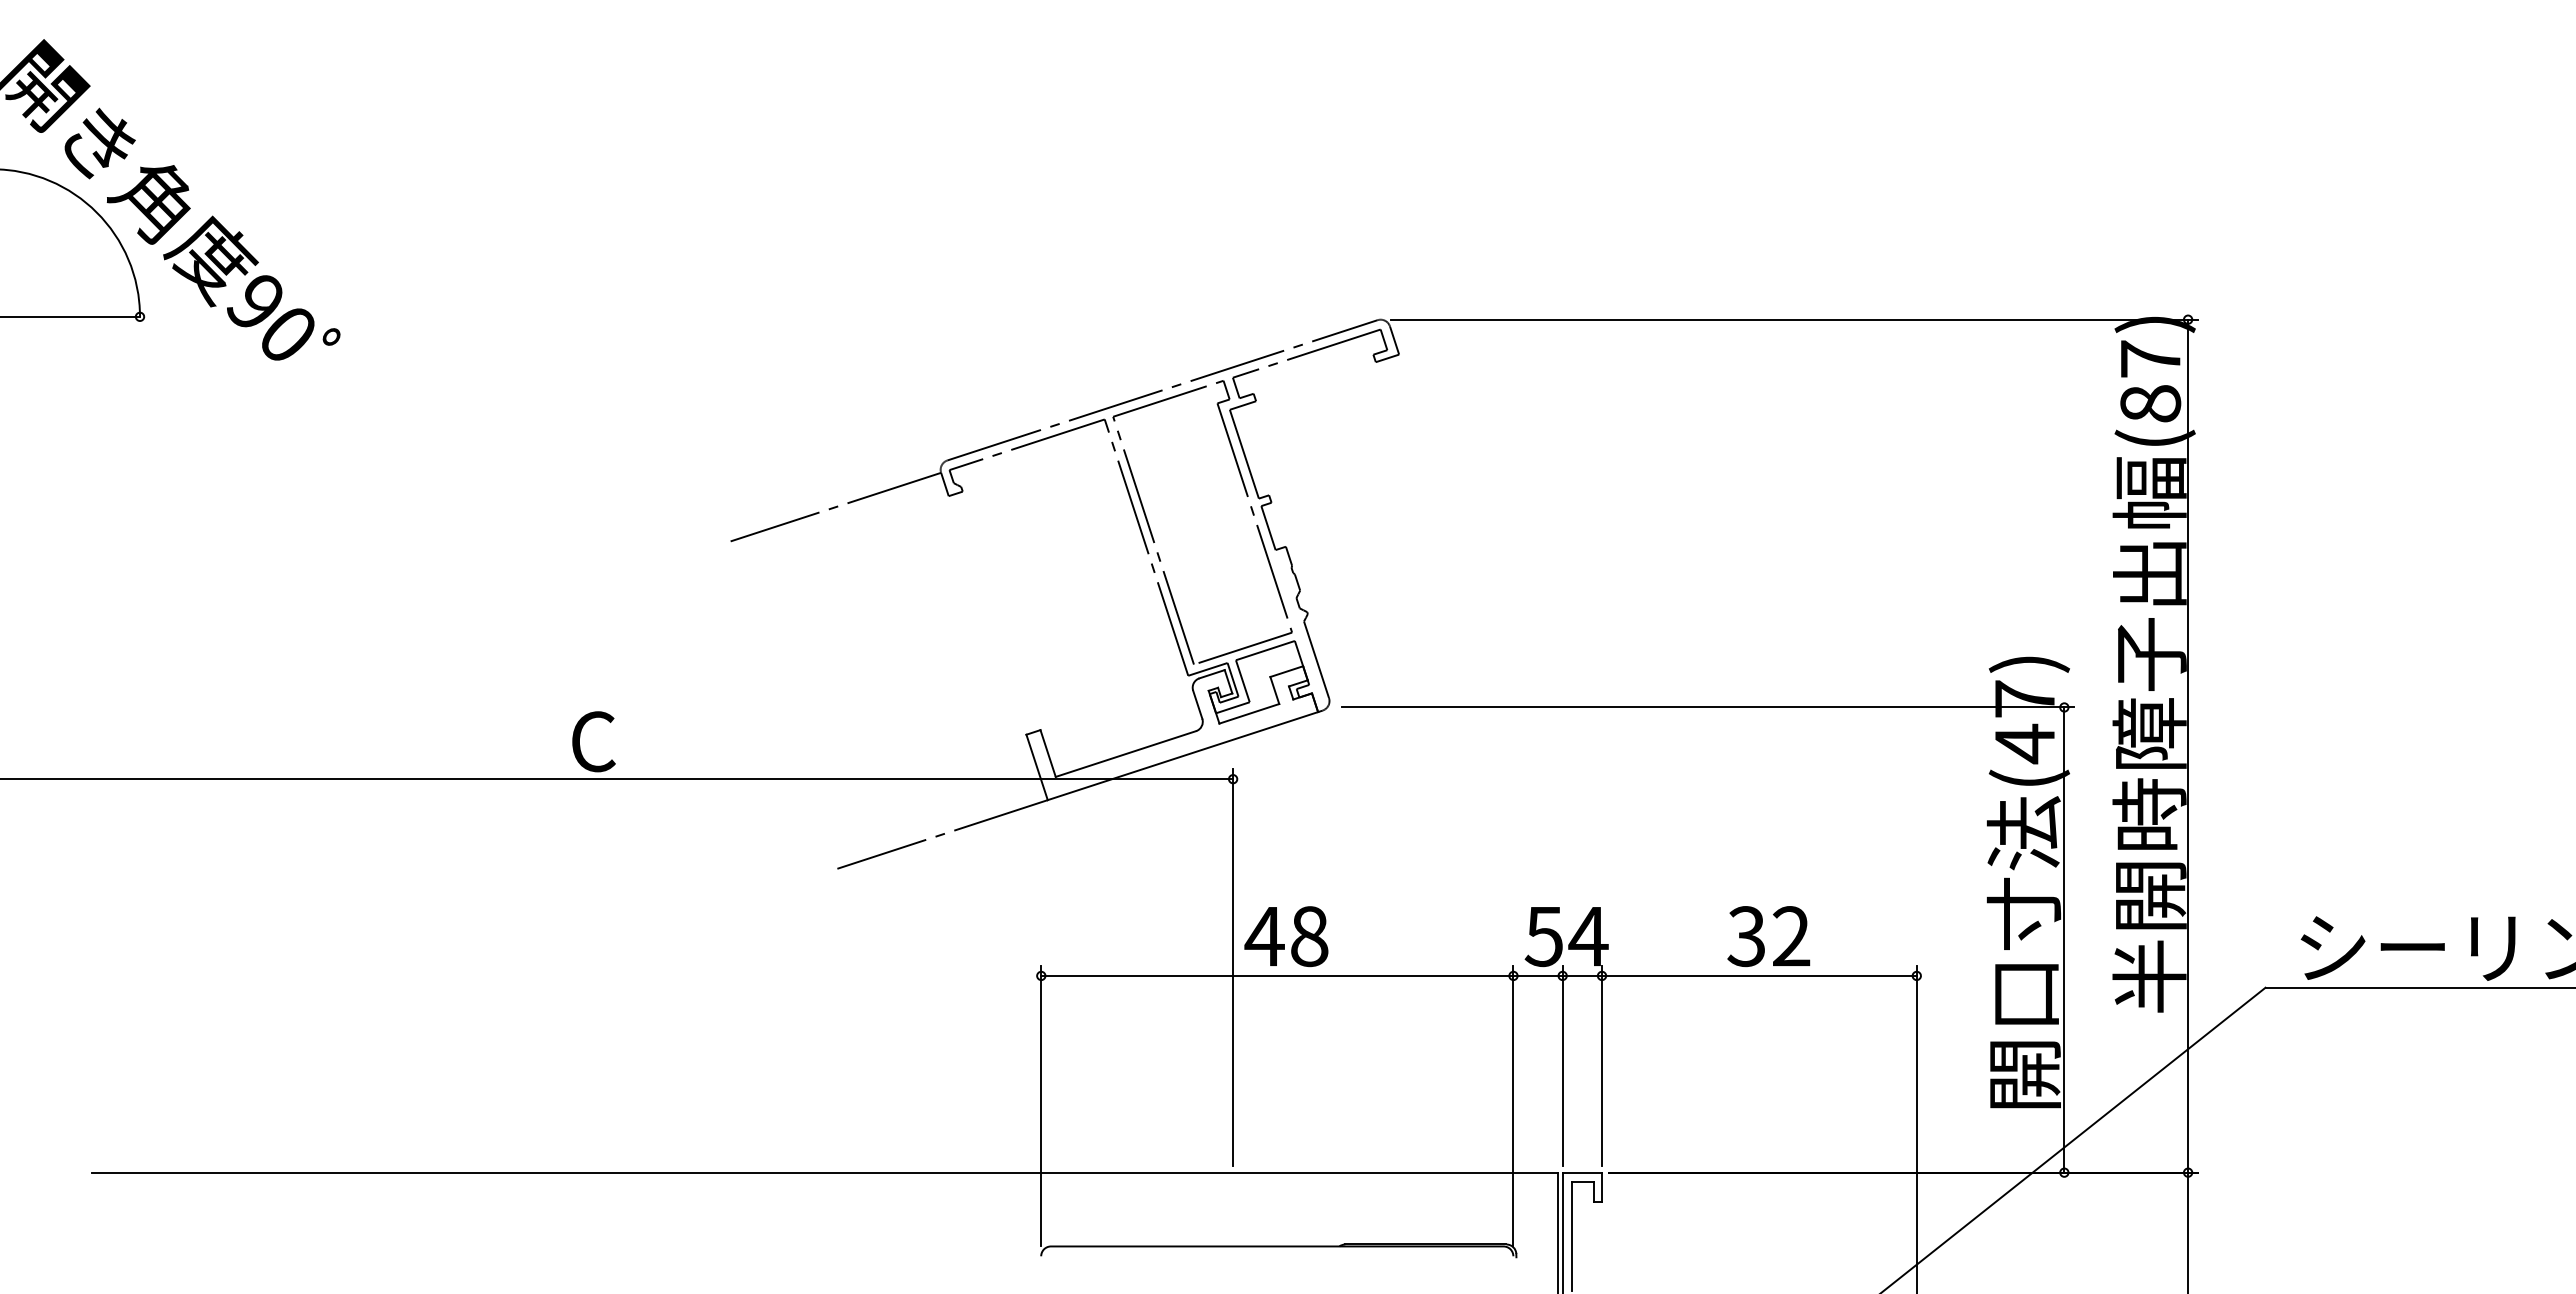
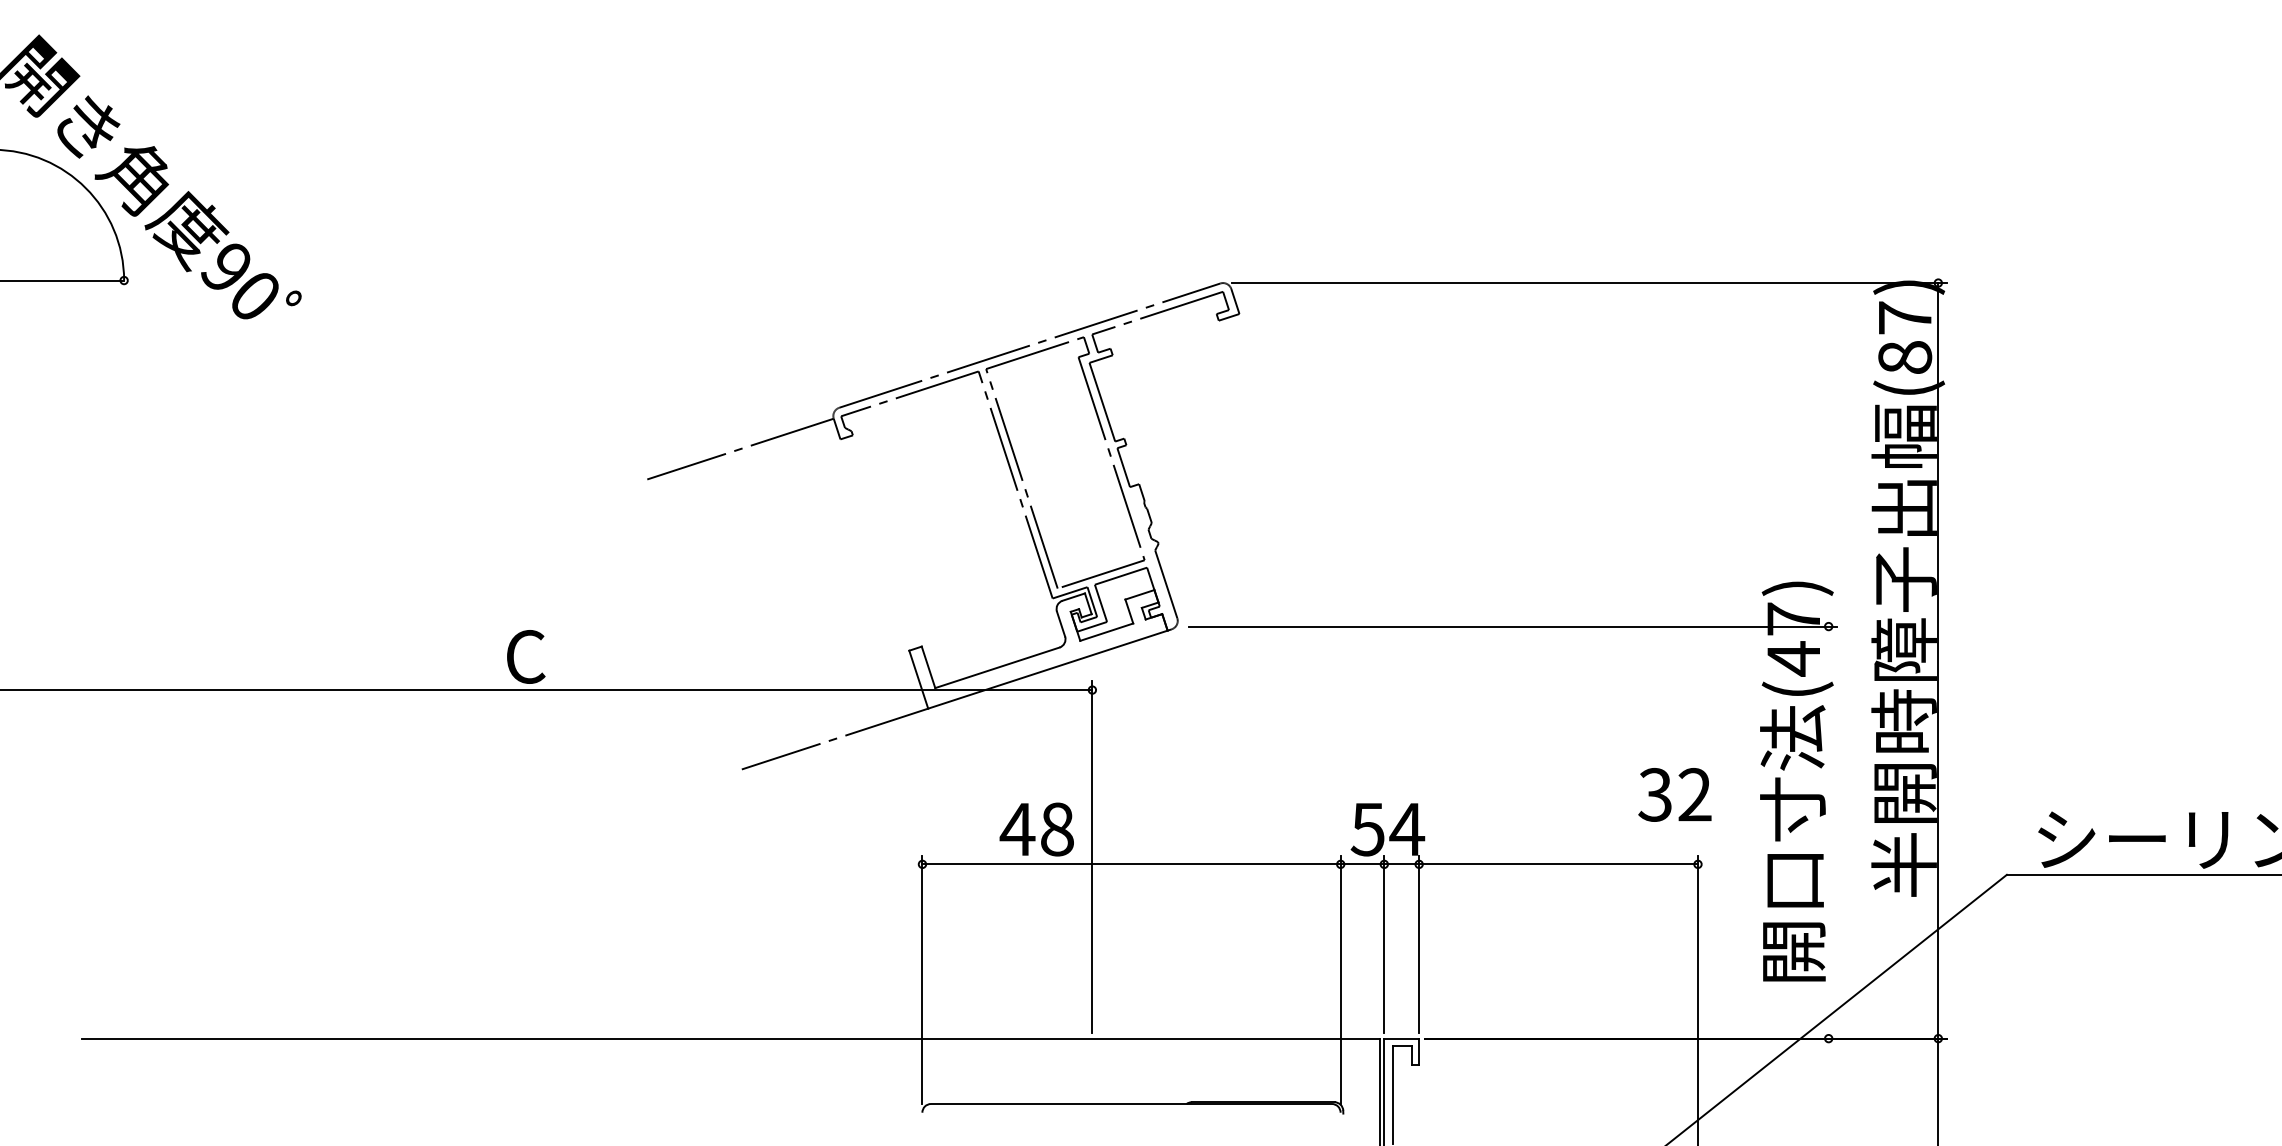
text: (1286, 936) -> (1036, 829), moved
text: (1768, 936) -> (1674, 794), moved
line: (2064, 939) -> (1828, 832), removed

